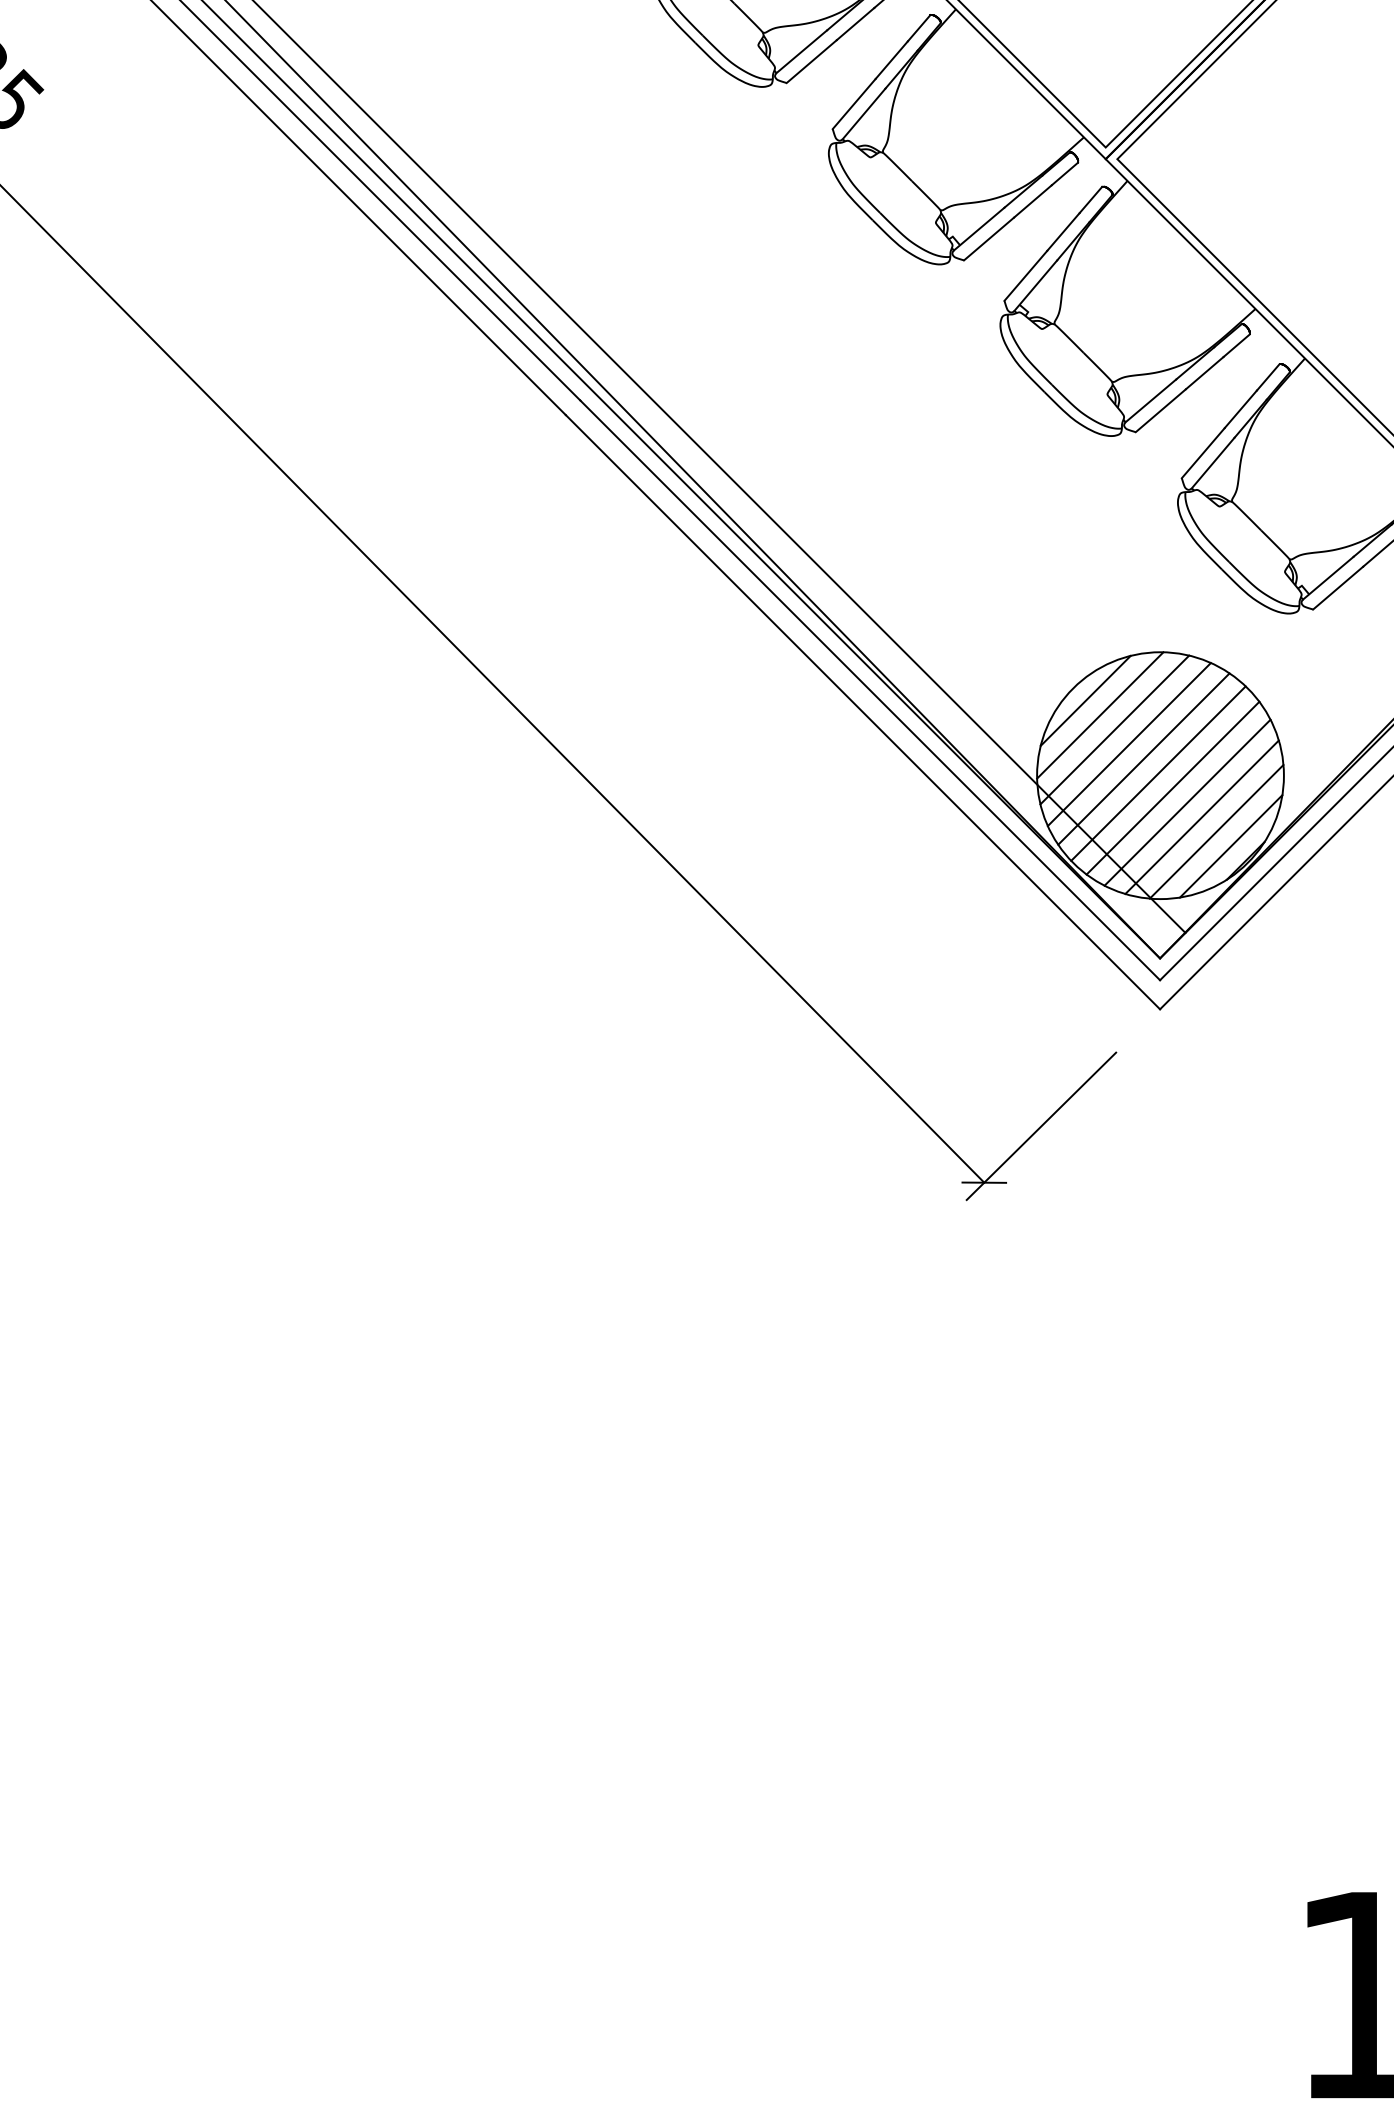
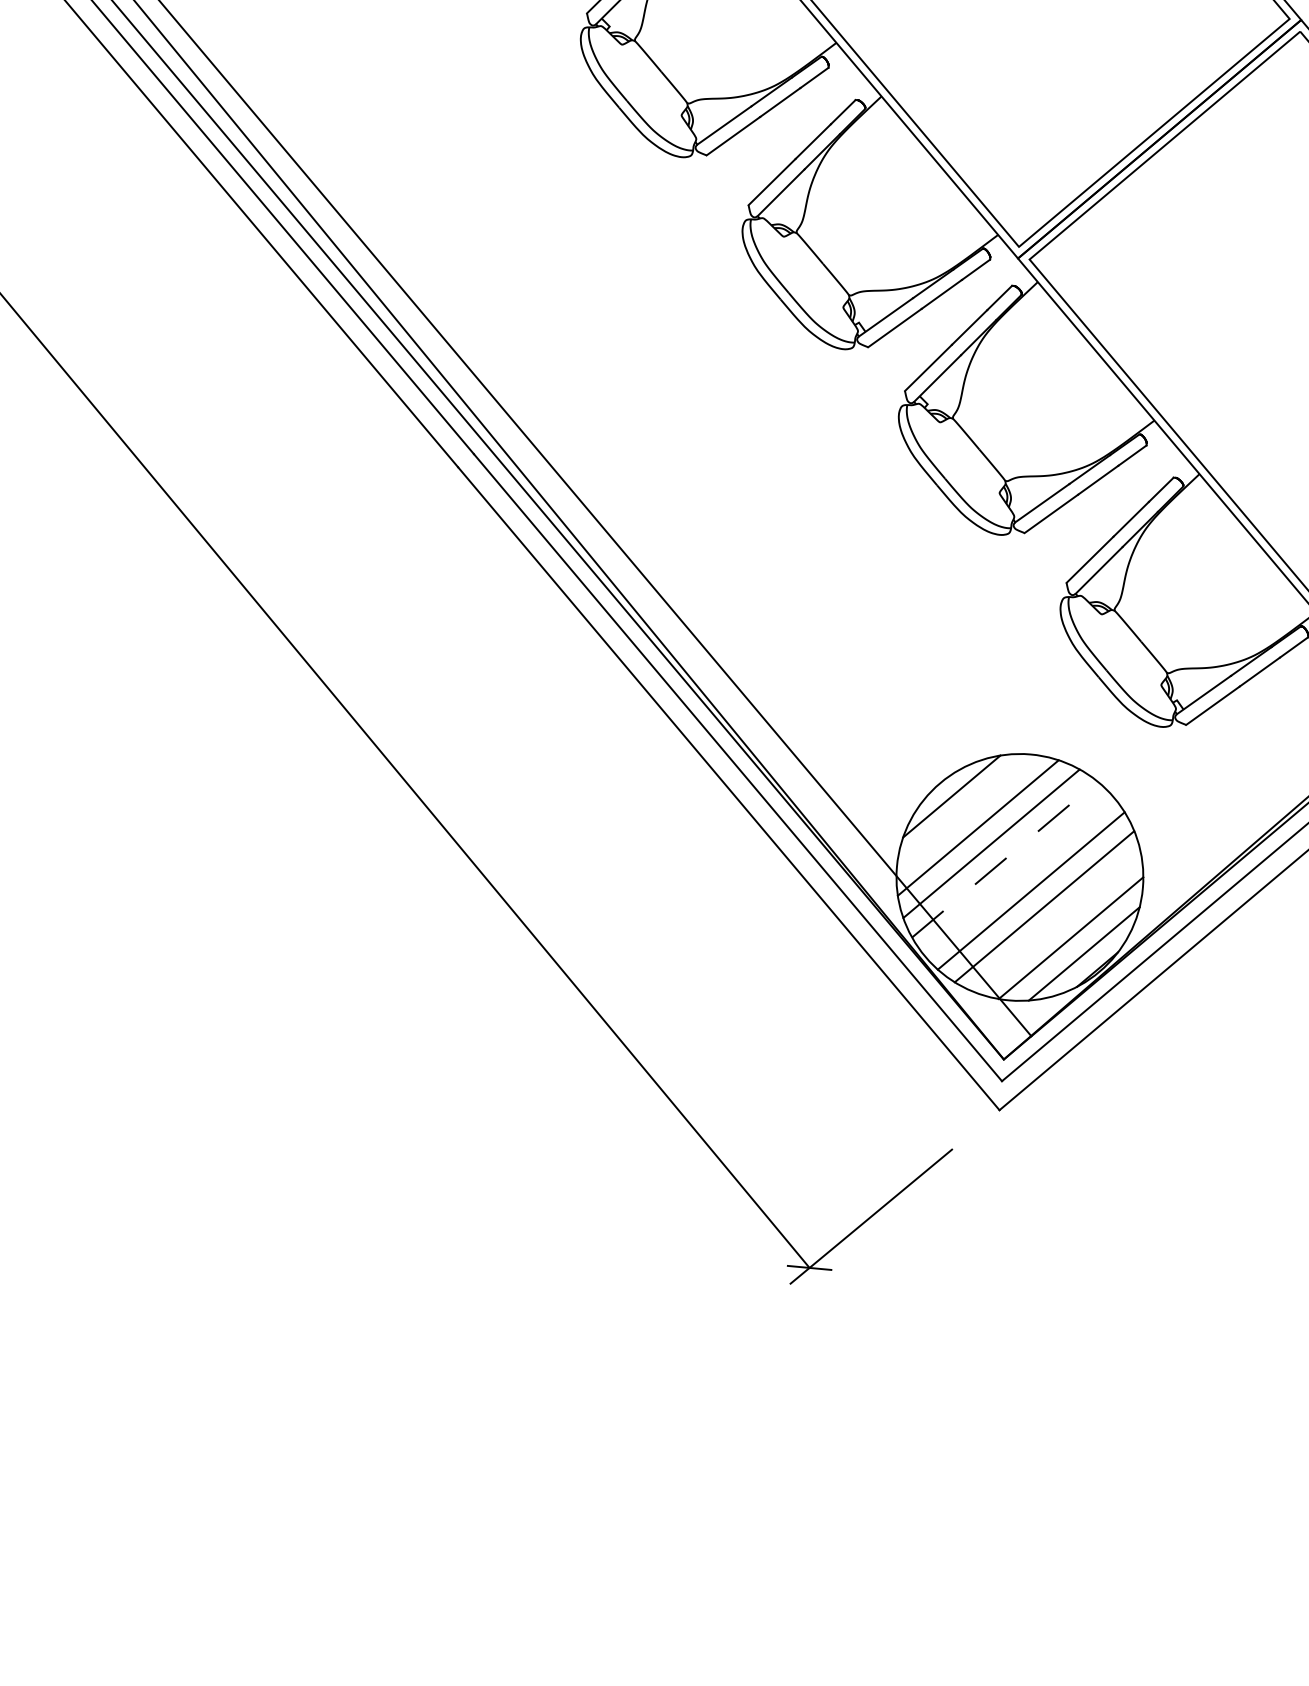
line: (1100, 715) -> (965, 812), removed
line: (1144, 758) -> (1005, 858), solid -> dashed
line: (1158, 773) -> (1018, 875), removed
line: (1201, 817) -> (1057, 922), removed

